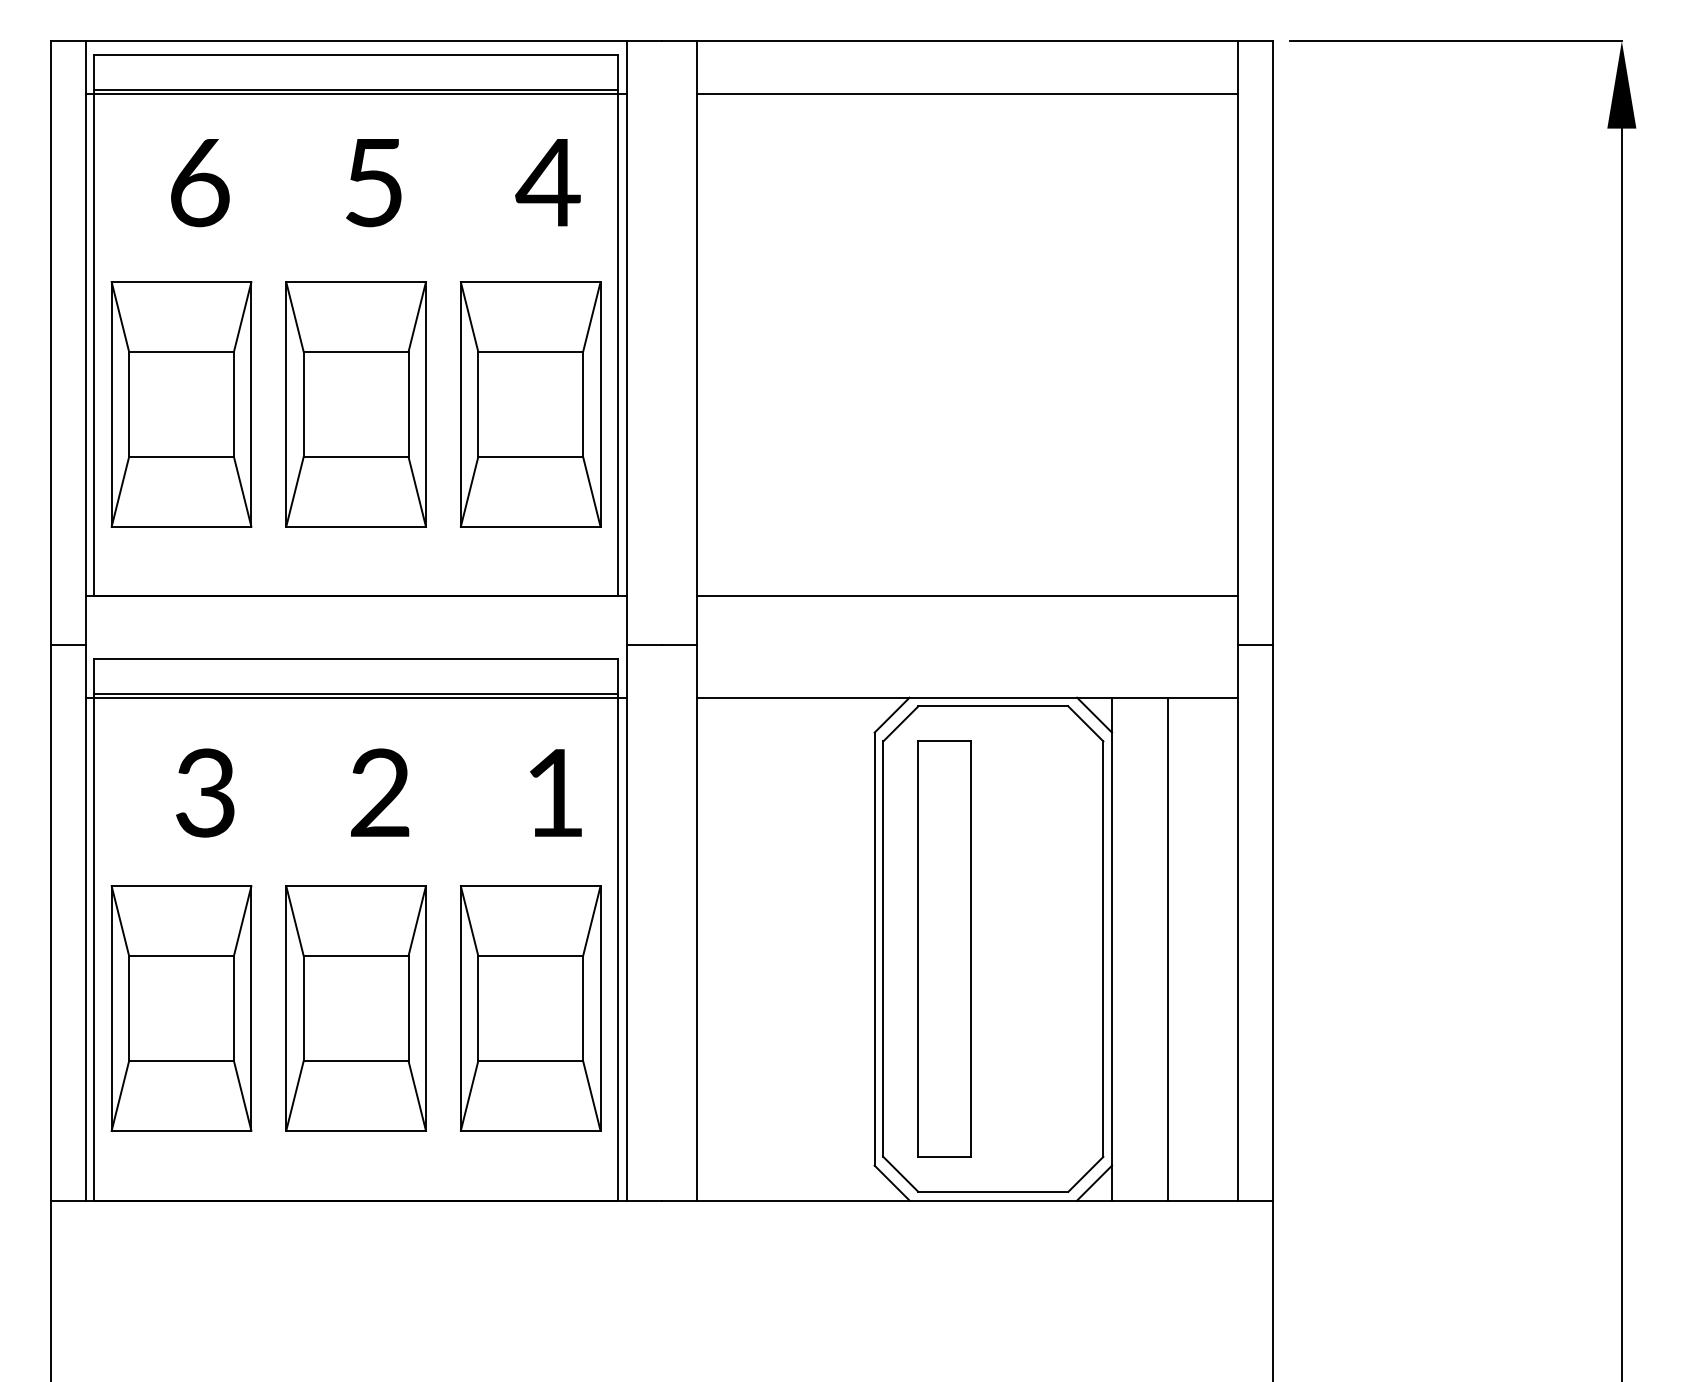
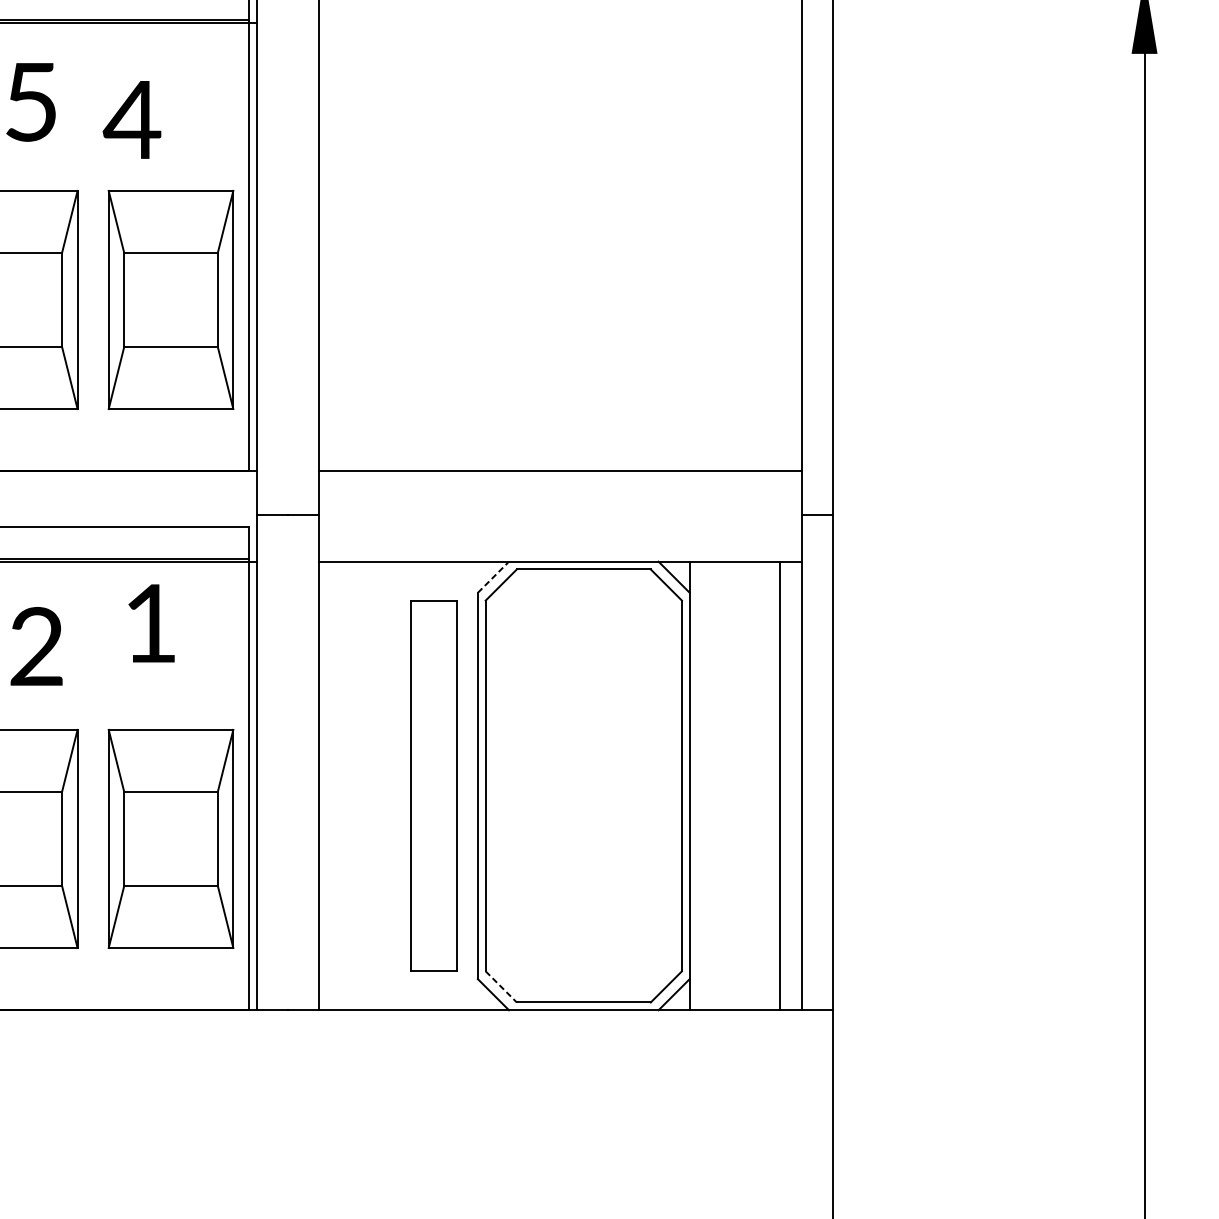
line: (966, 93) -> (559, 22), removed
text: (547, 182) -> (131, 119), moved
line: (892, 715) -> (493, 577), solid -> dashed
text: (555, 792) -> (151, 623), moved
part: (944, 948) -> (434, 785), moved
line: (1167, 948) -> (779, 785), moved
line: (900, 1174) -> (500, 987), solid -> dashed

